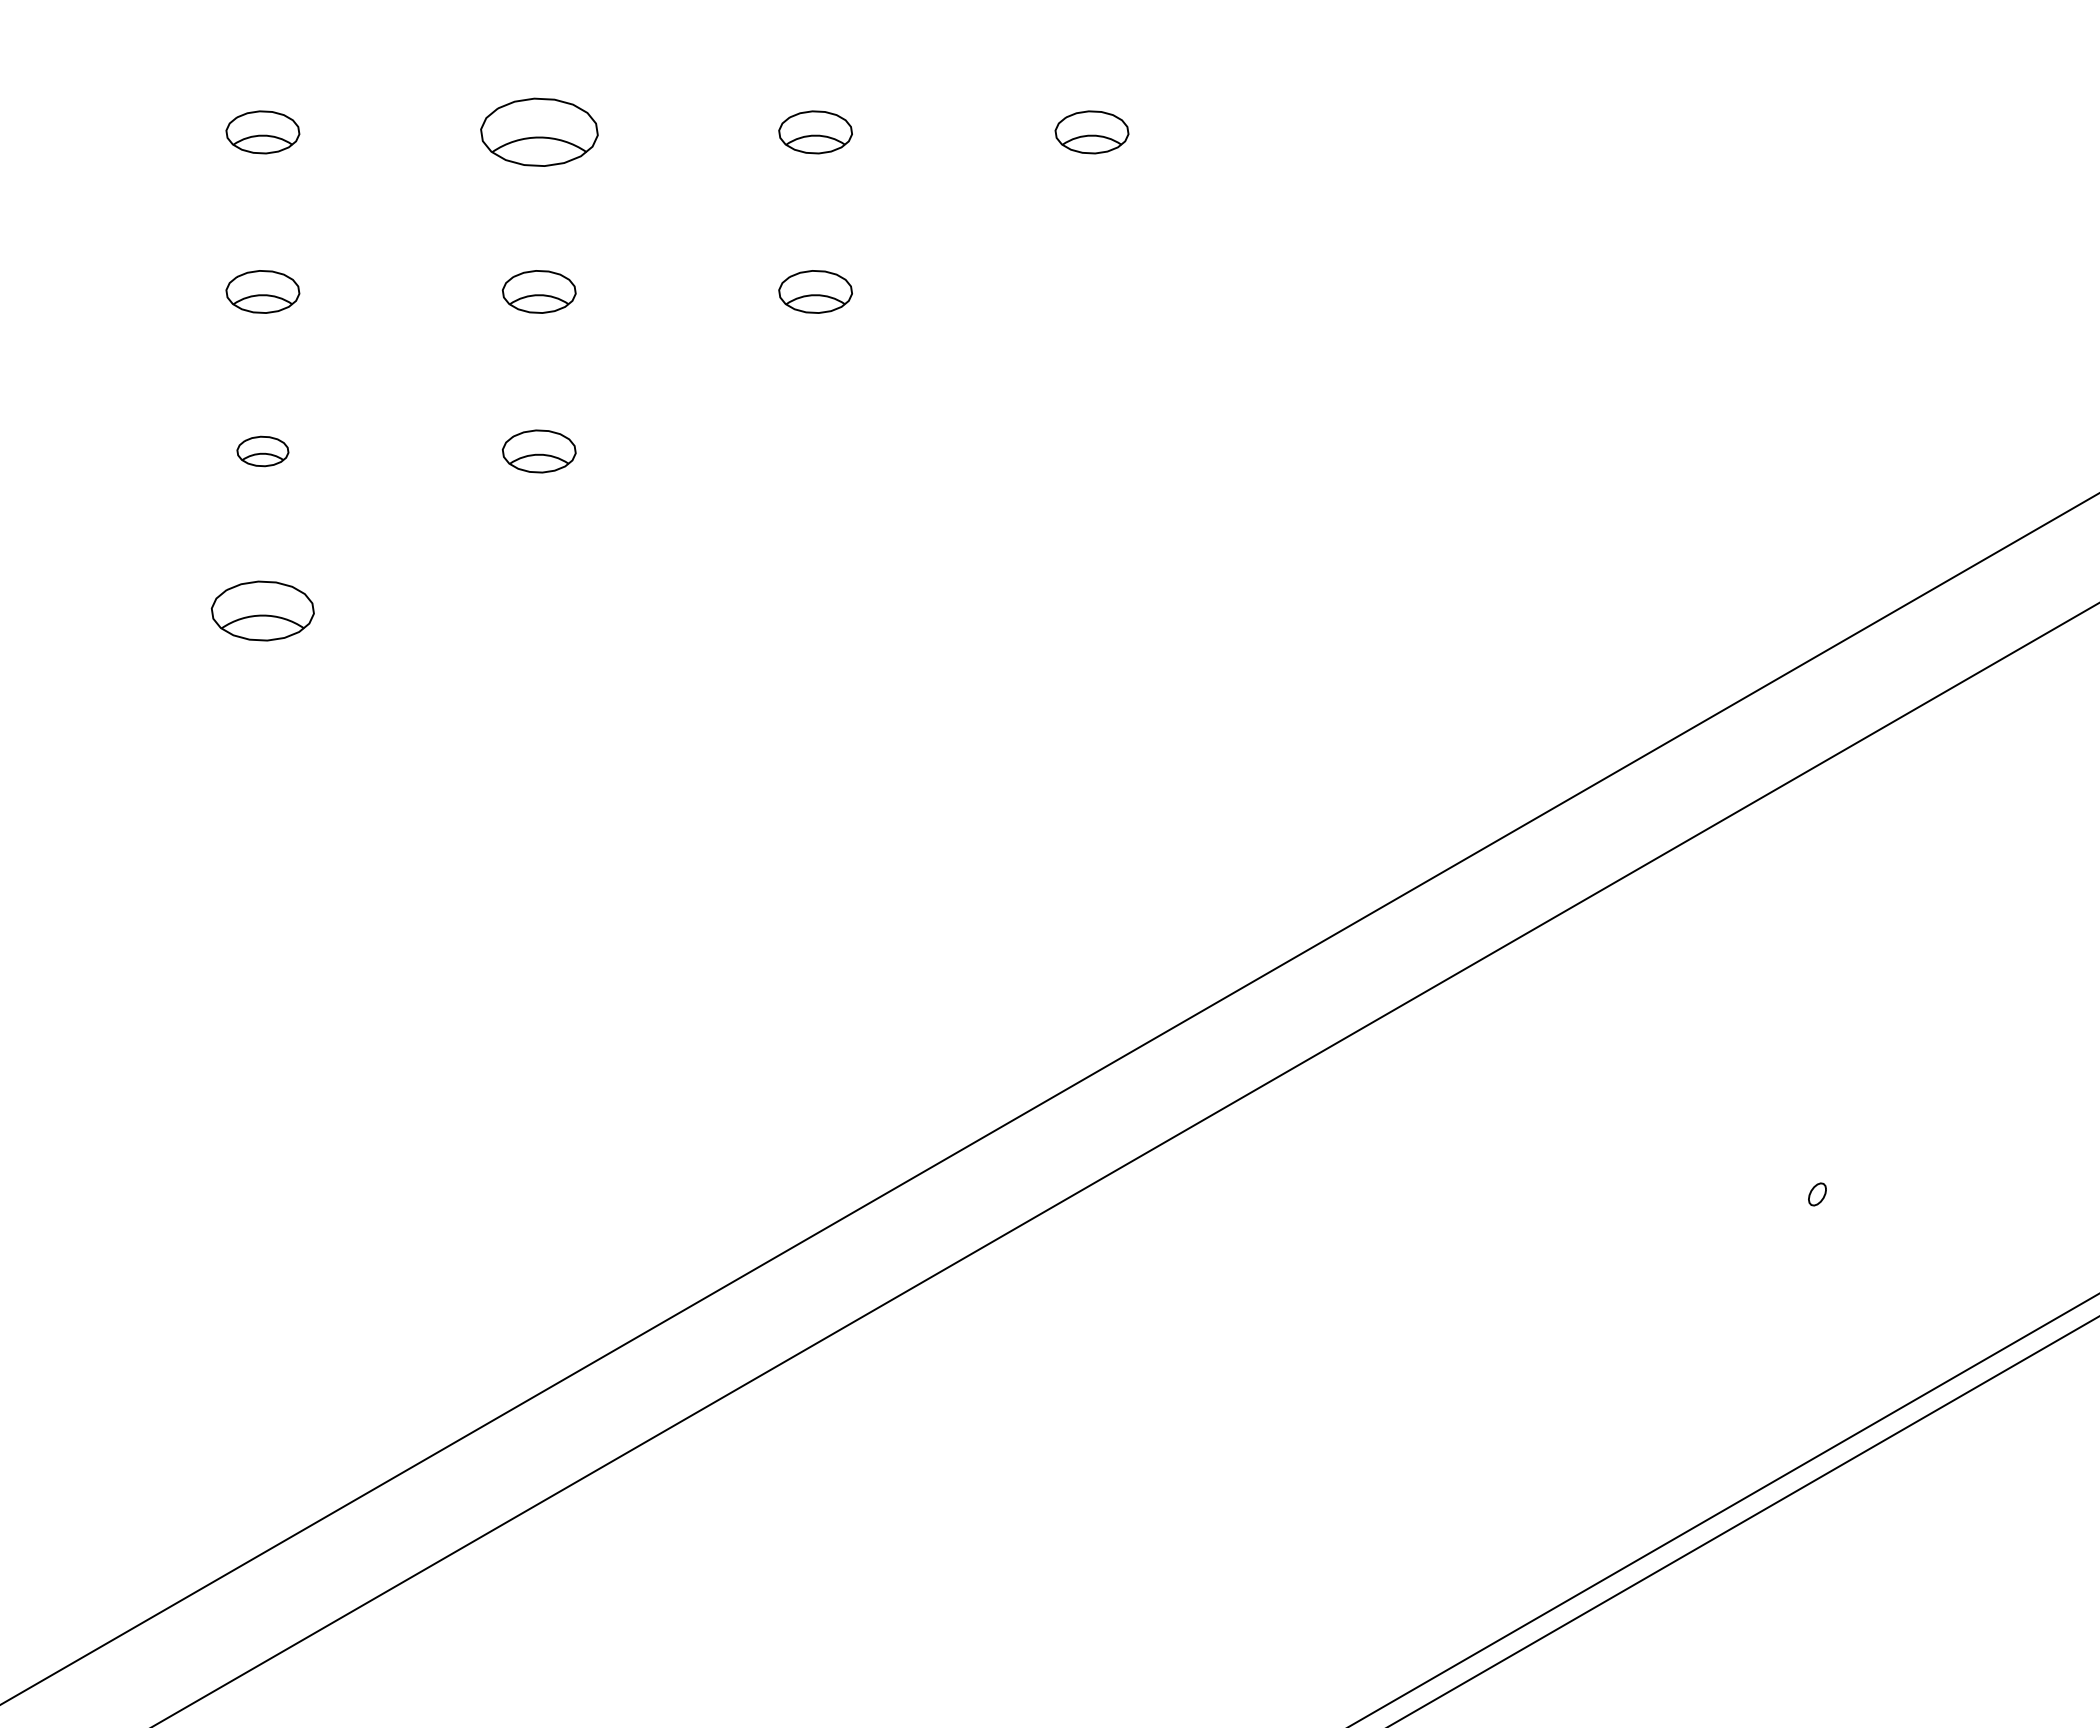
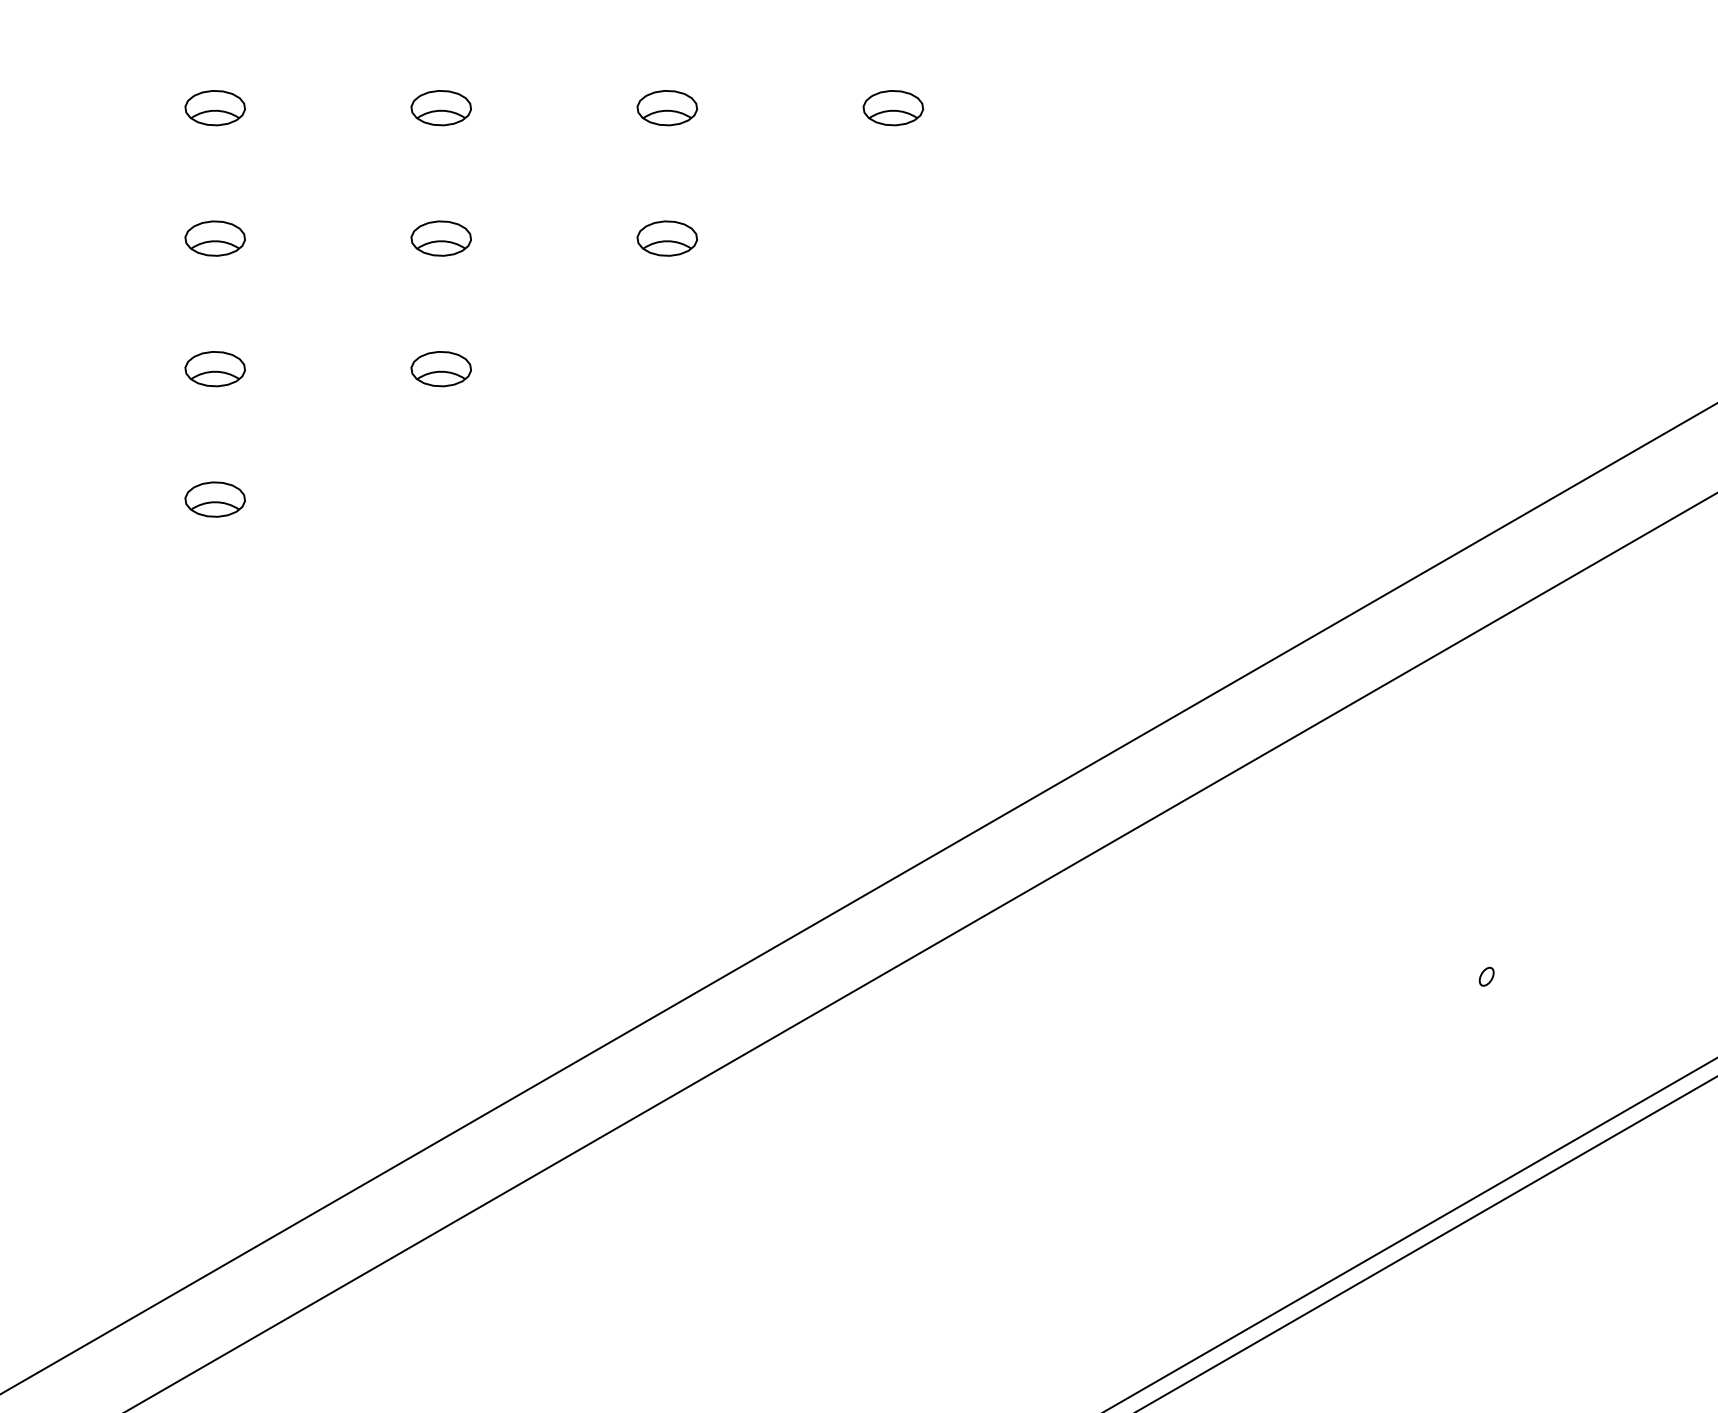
part: (538, 132) -> (440, 108), size x0.62
part: (262, 451) -> (214, 369), size x1.43
part: (262, 610) -> (214, 499), size x0.71

